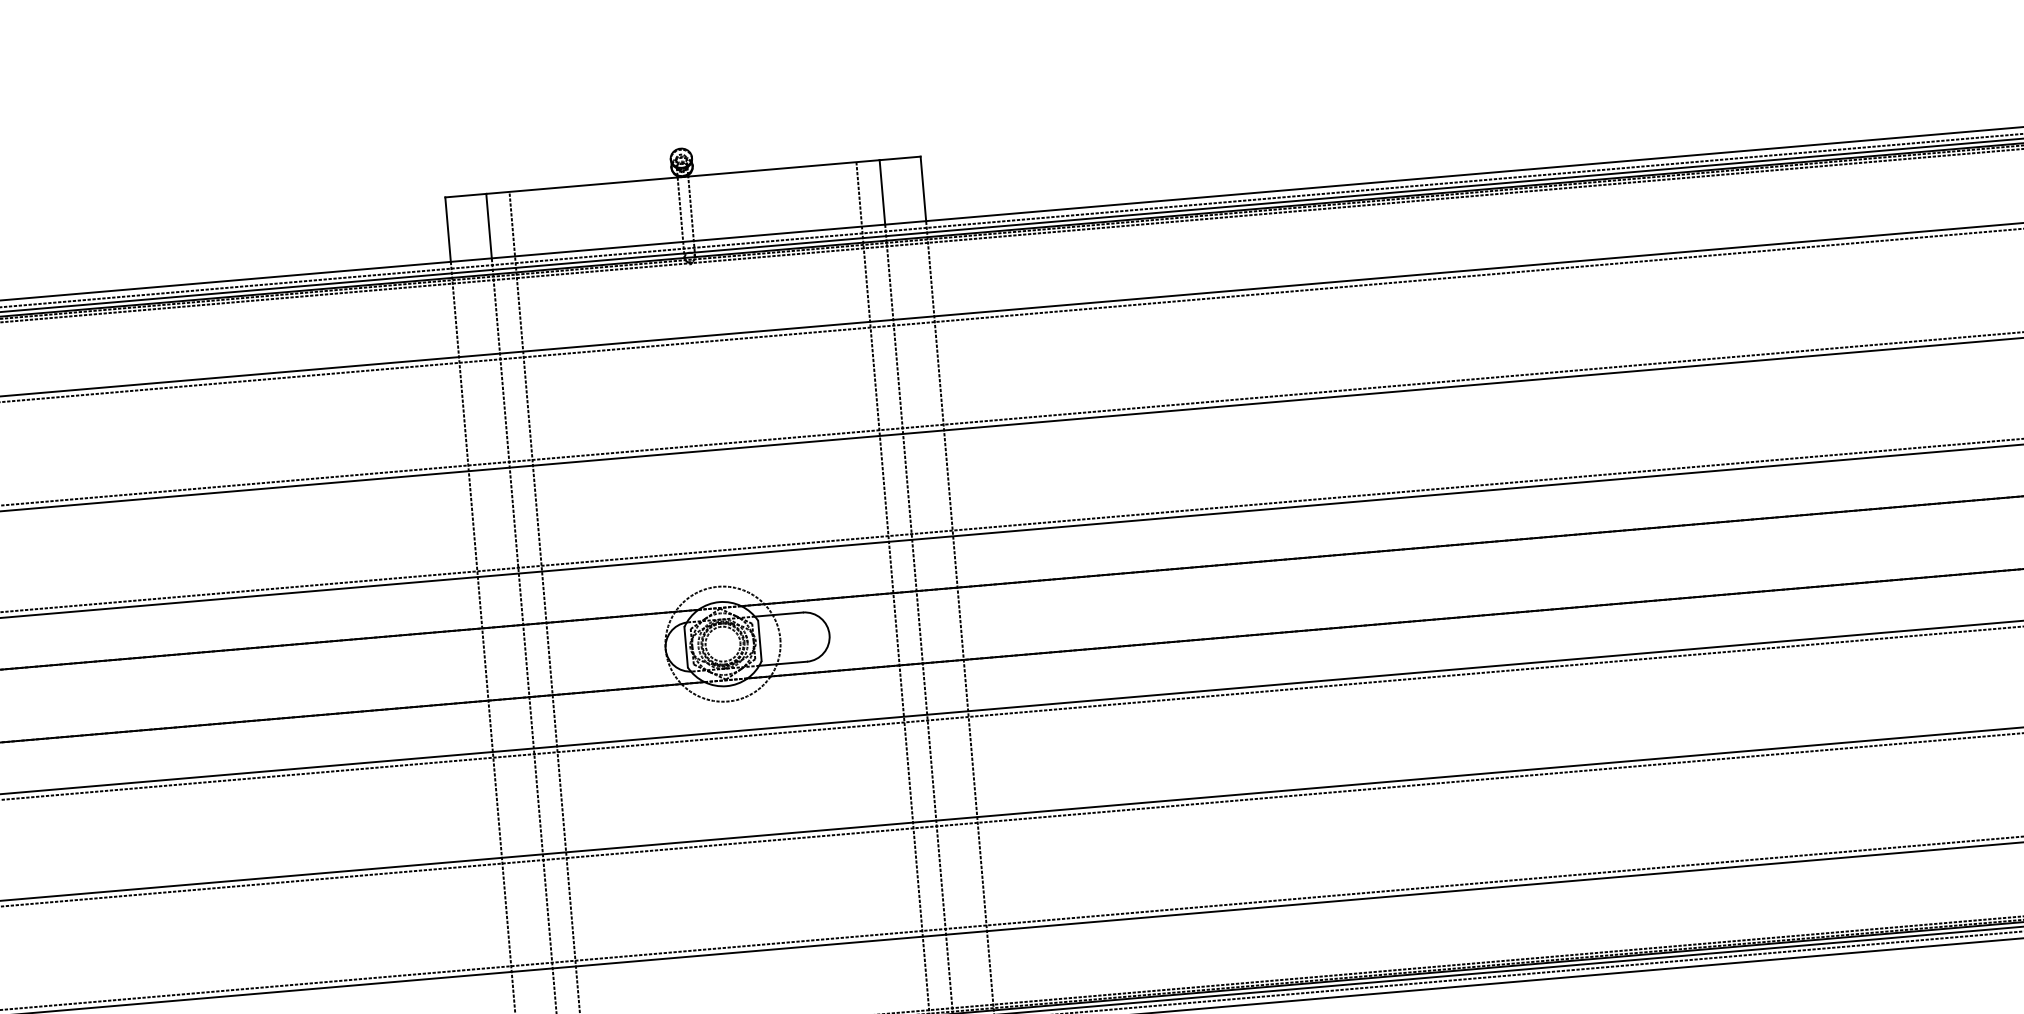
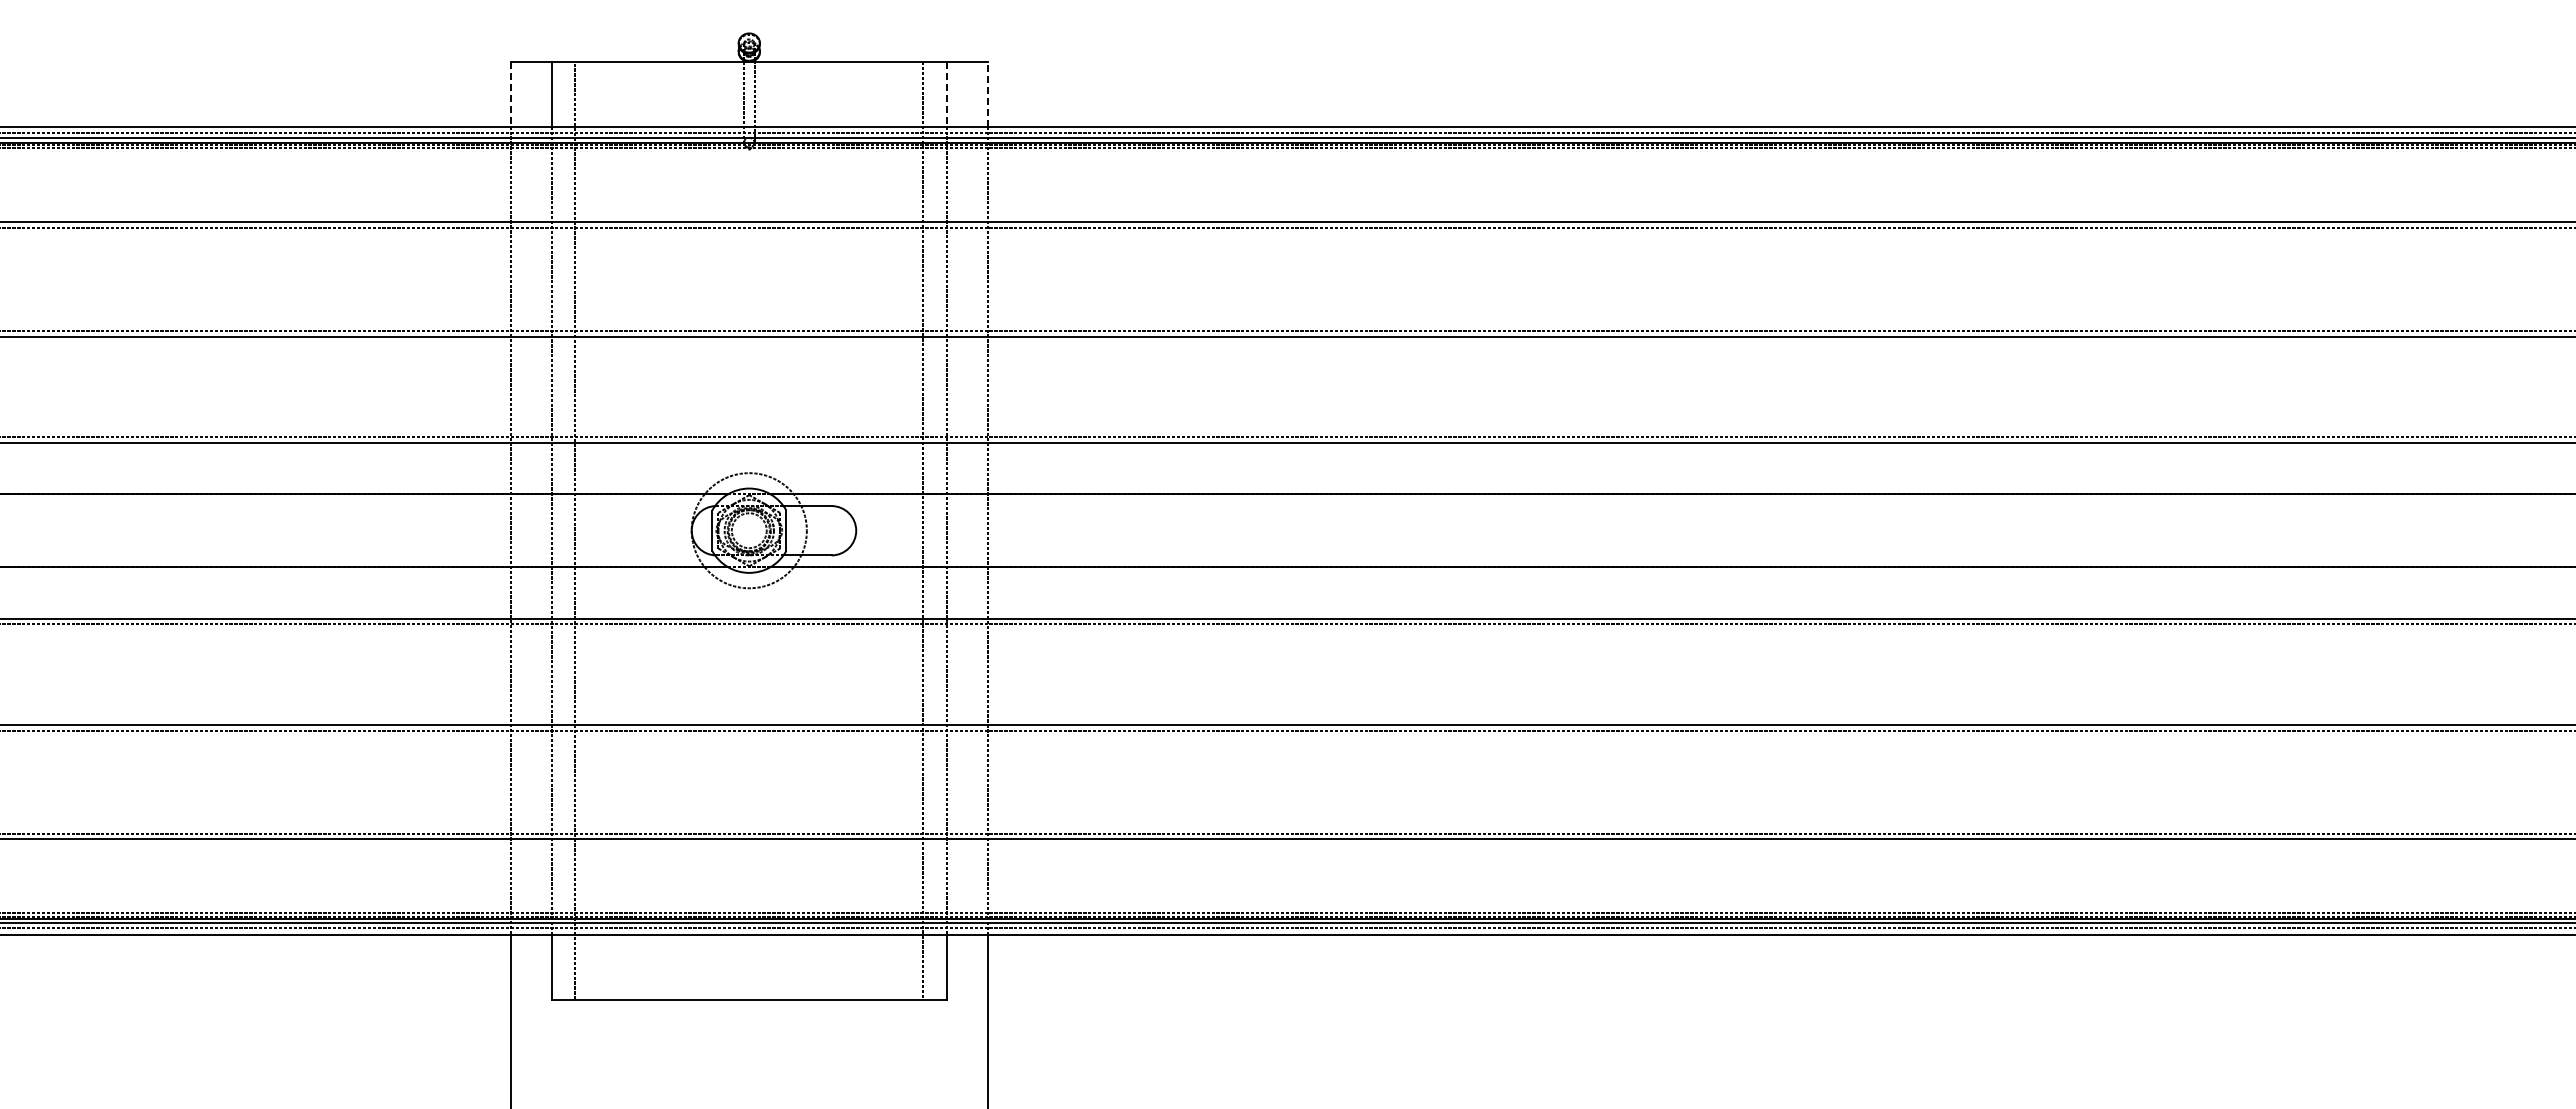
line: (923, 188) -> (987, 93), solid -> dashed
line: (882, 192) -> (946, 94), solid -> dashed
line: (447, 229) -> (510, 94), solid -> dashed

